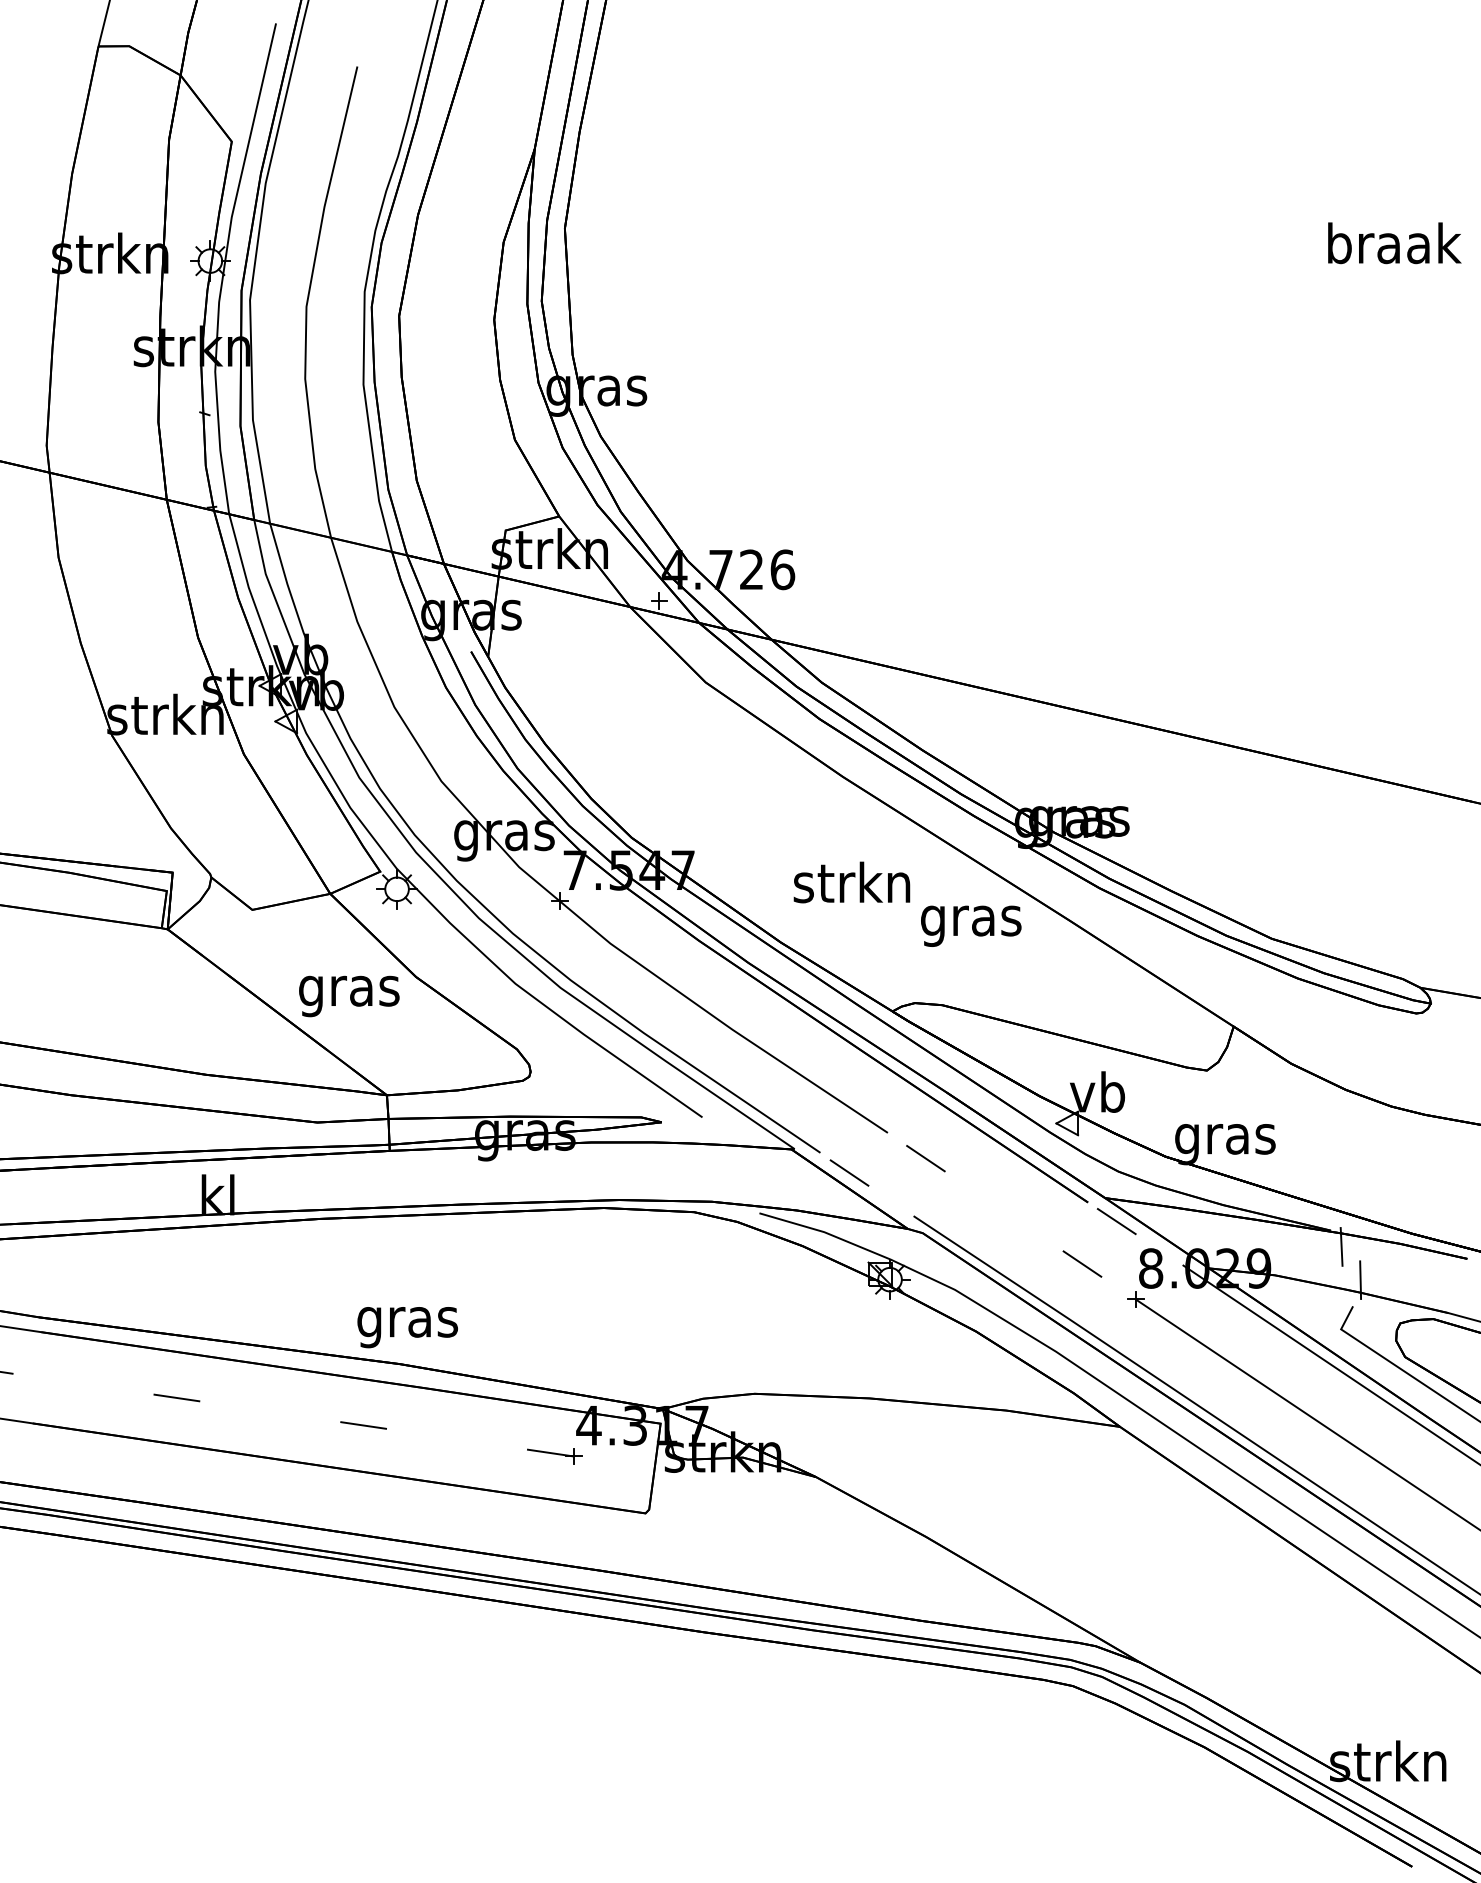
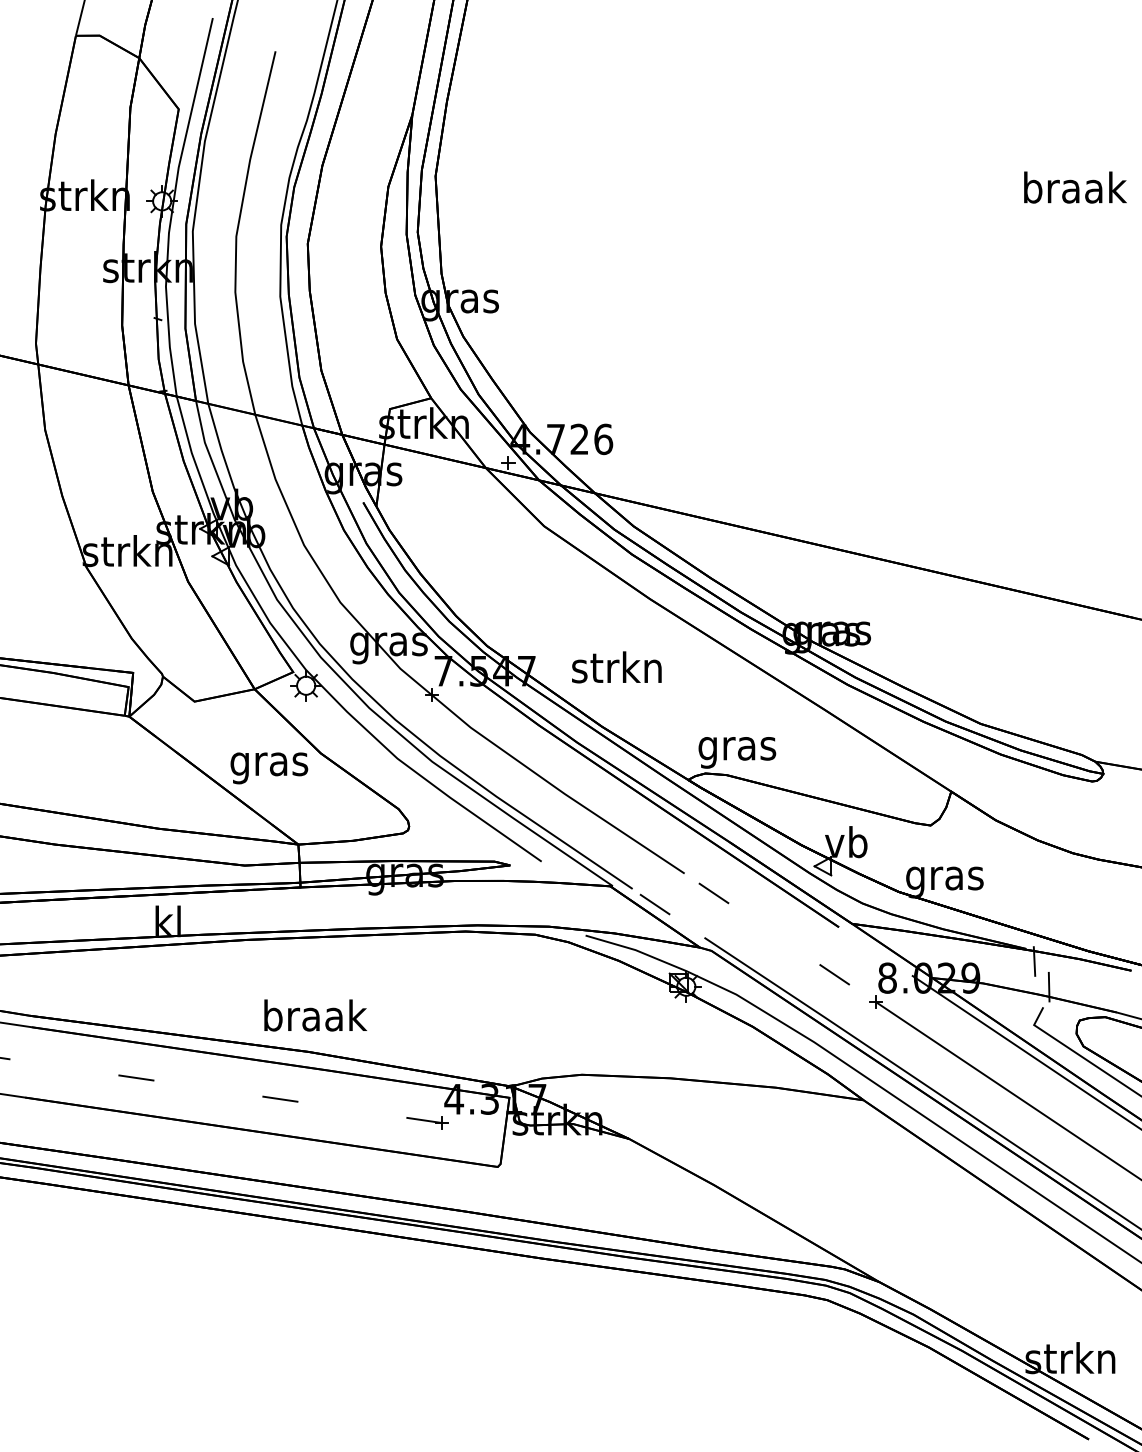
text: (851, 882) -> (616, 667), moved
text: (971, 925) -> (737, 752), moved
line: (1116, 1221) -> (860, 941), removed
text: (409, 1322) -> (315, 1019), gras -> braak

